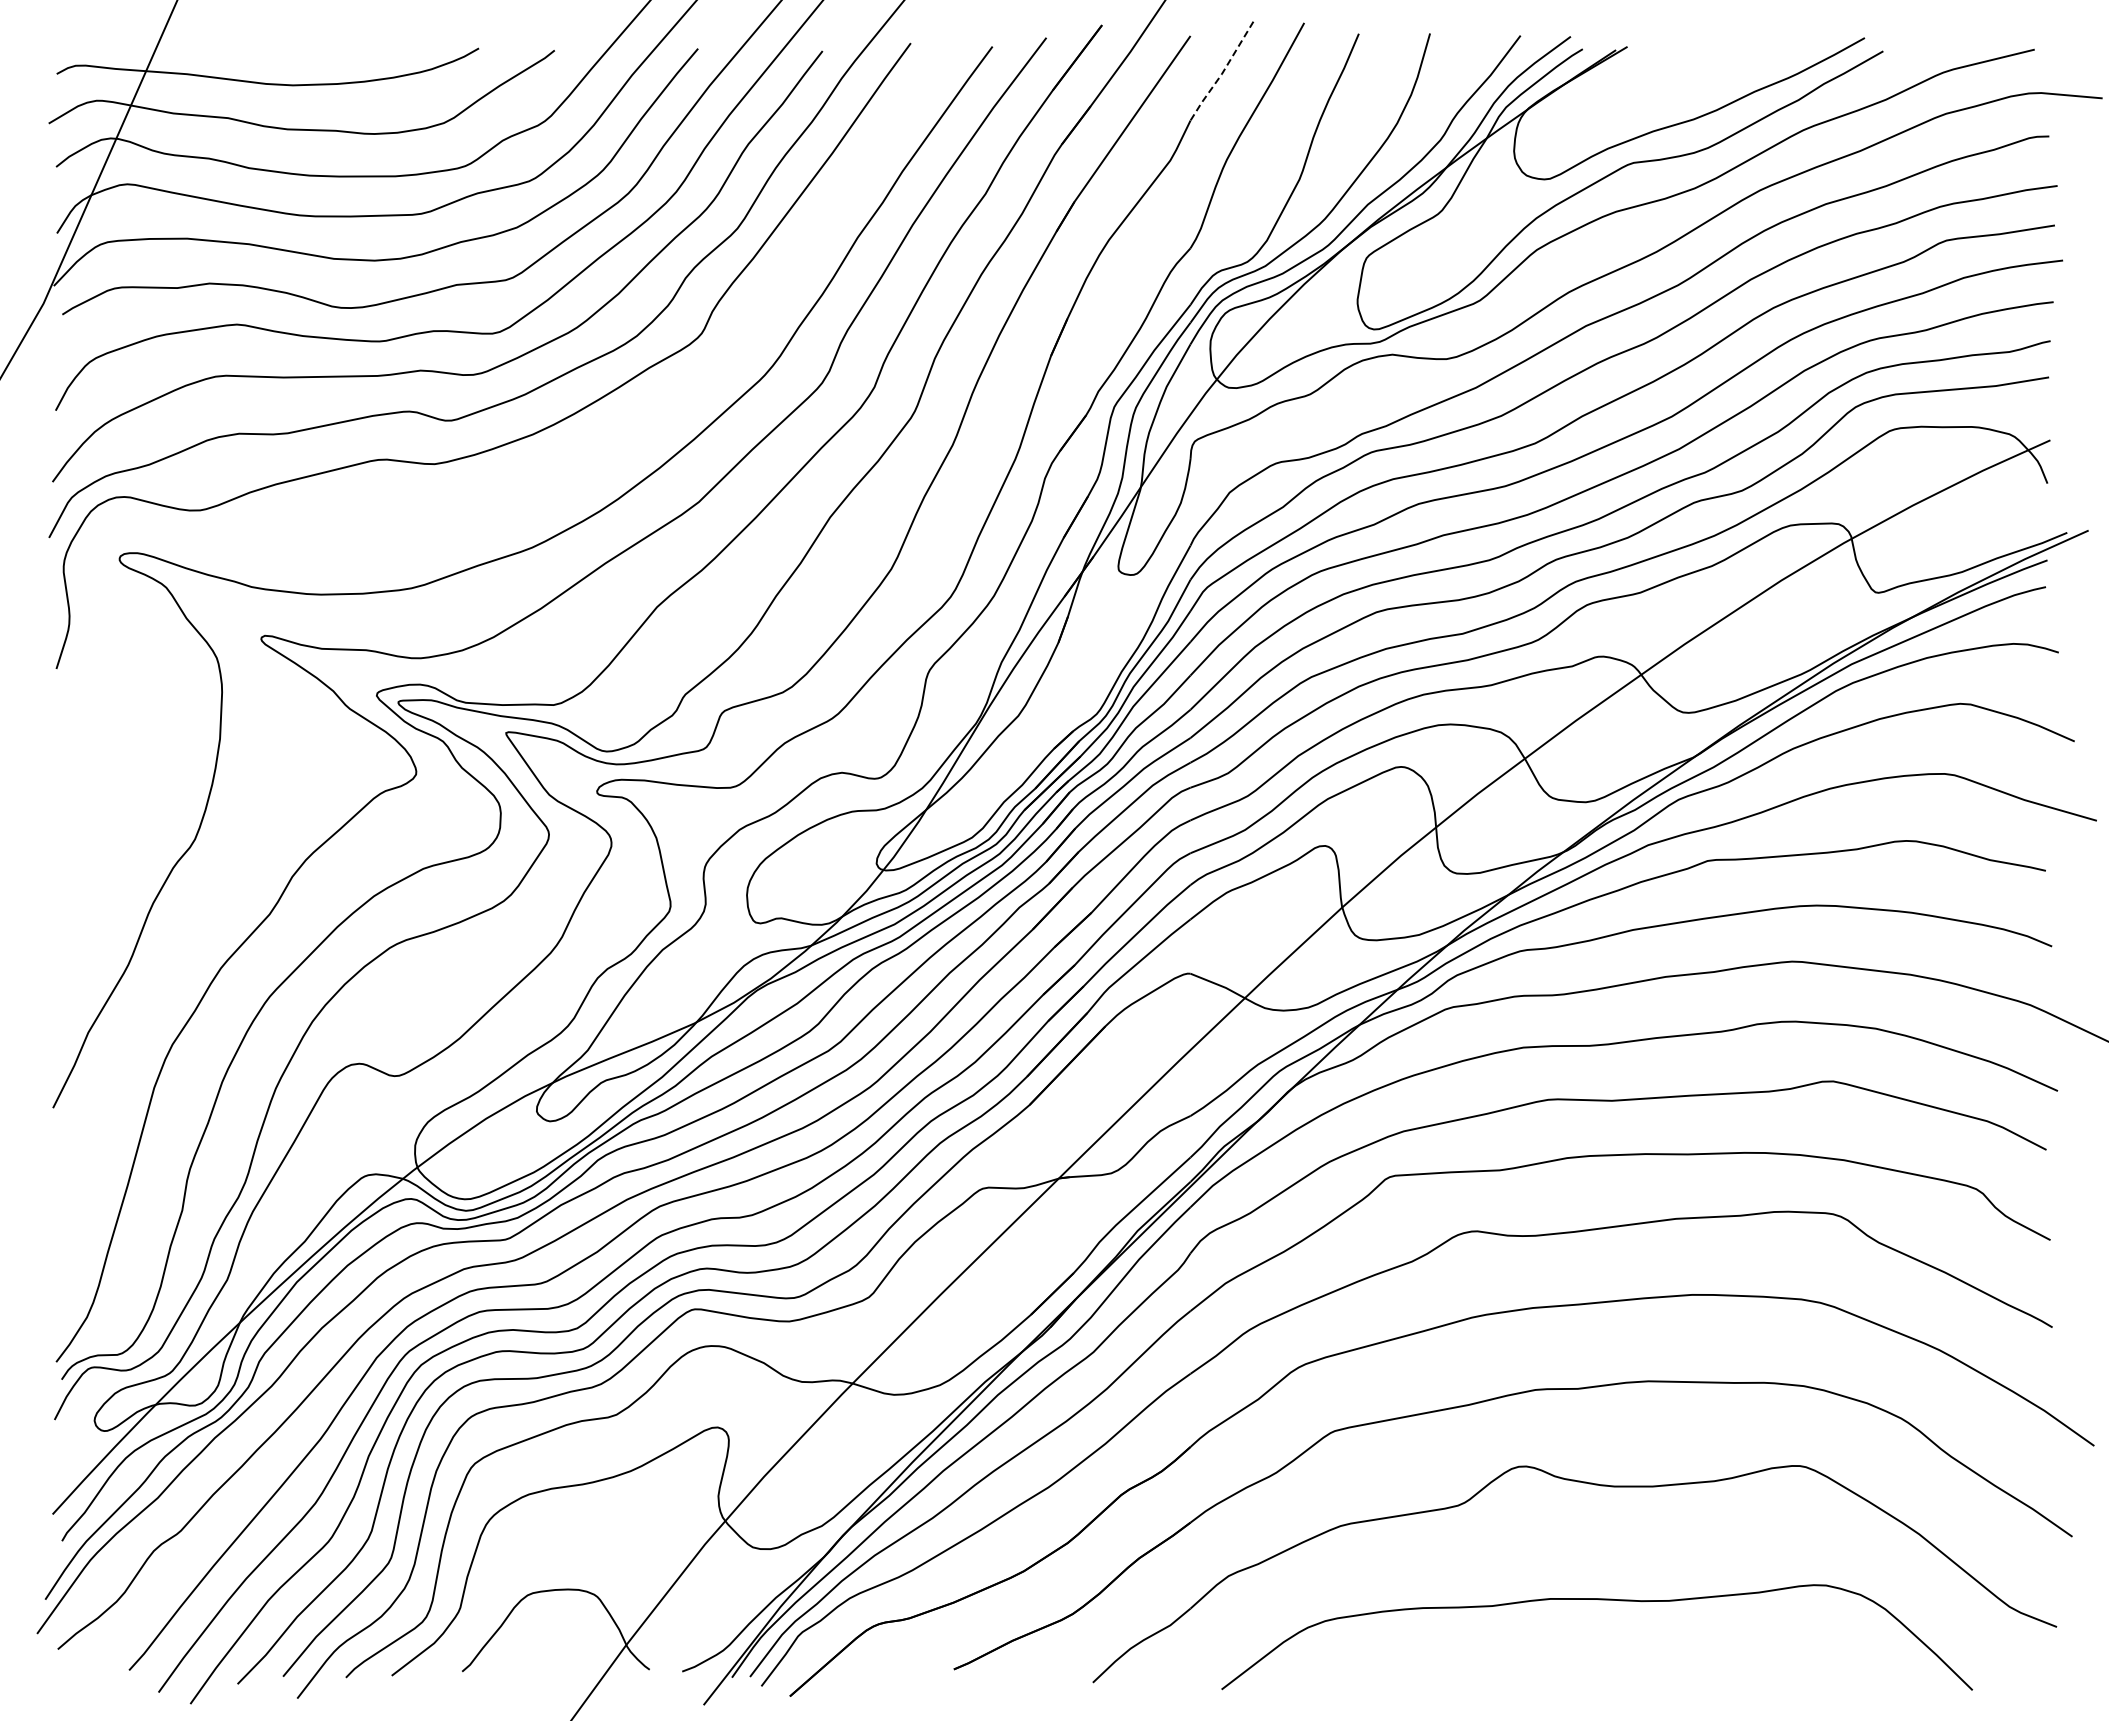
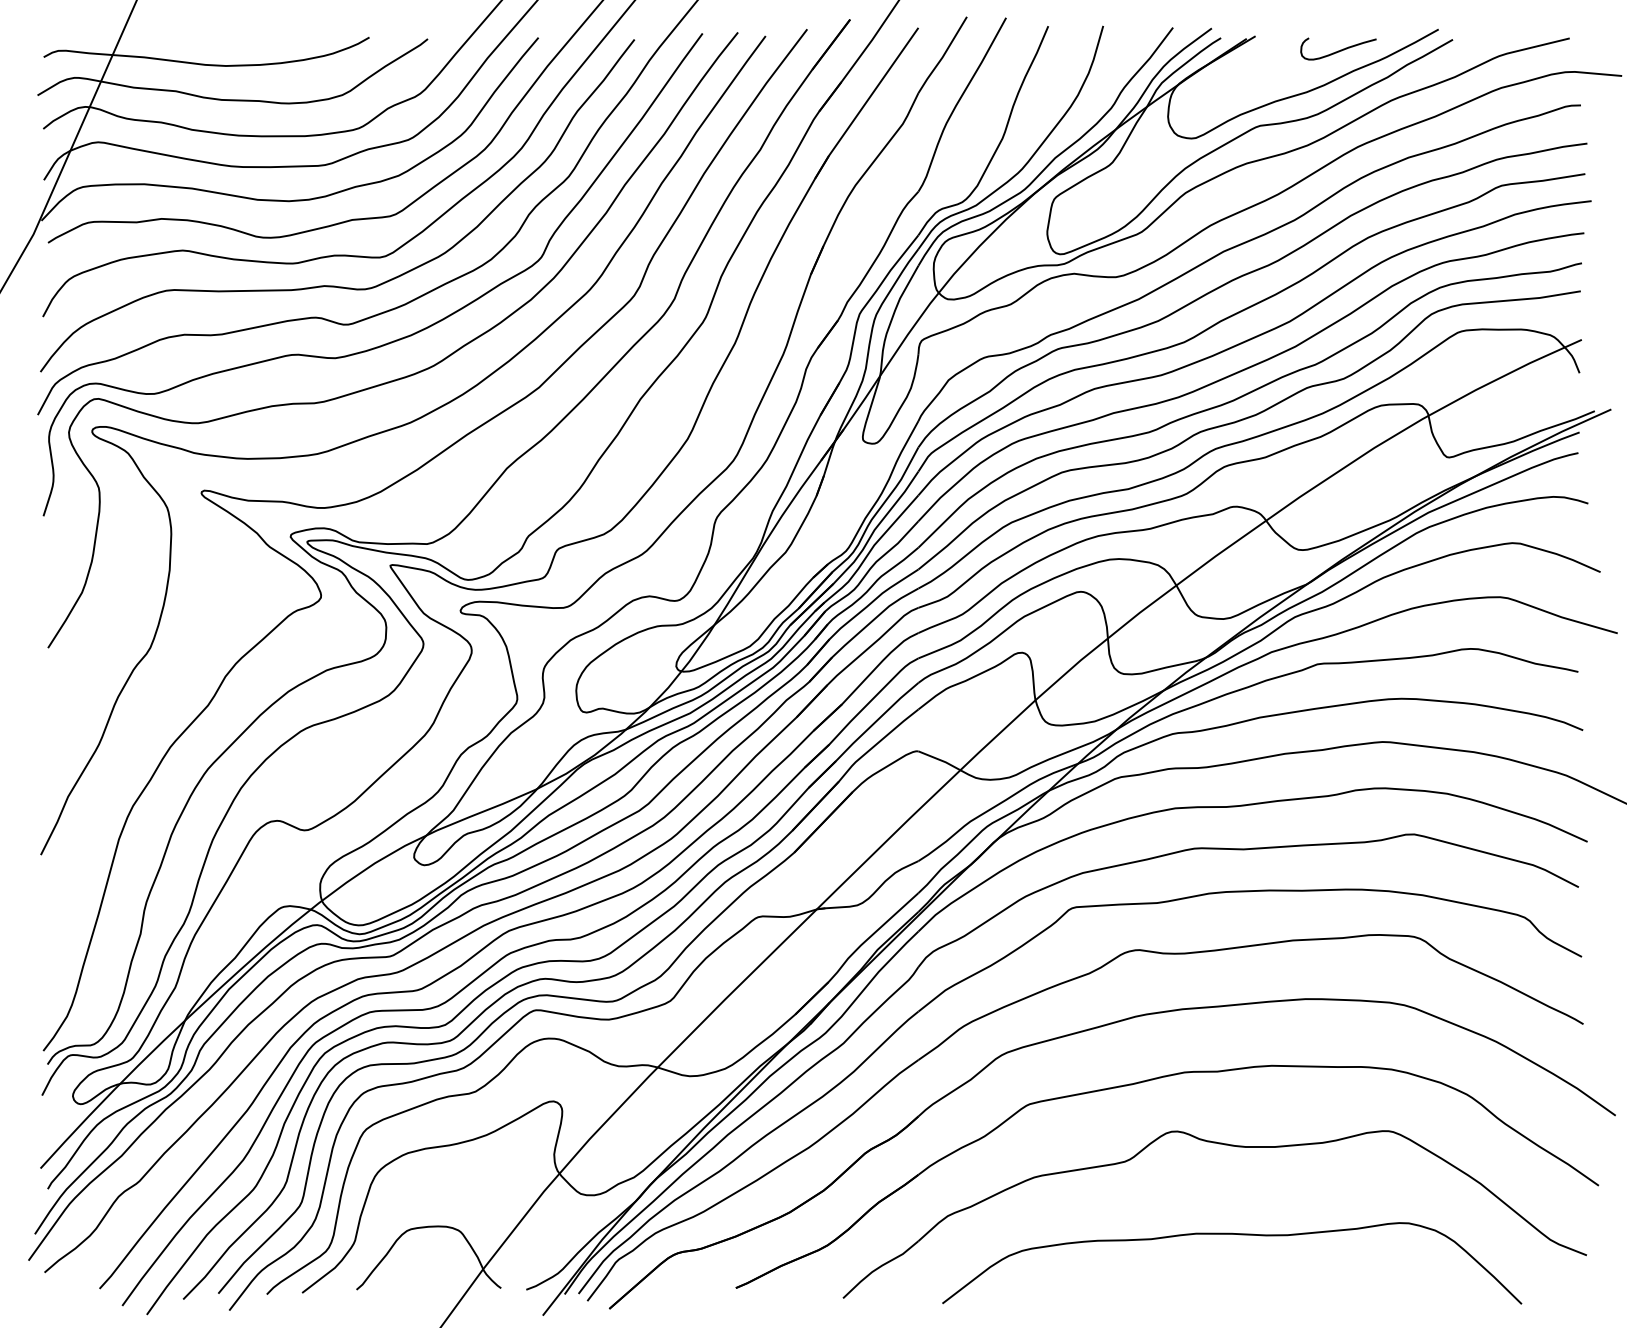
curve: (1734, 65) -> (1338, 50), added
line: (1222, 73) -> (943, 56), dashed -> solid
curve: (525, 487) -> (405, 376), added

